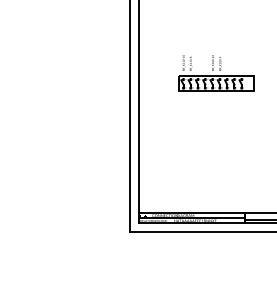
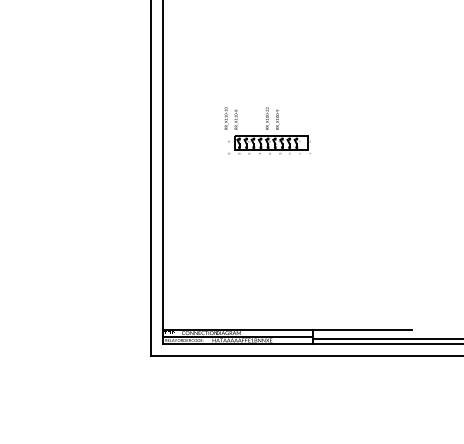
part: (215, 72) -> (271, 132), size x0.7

